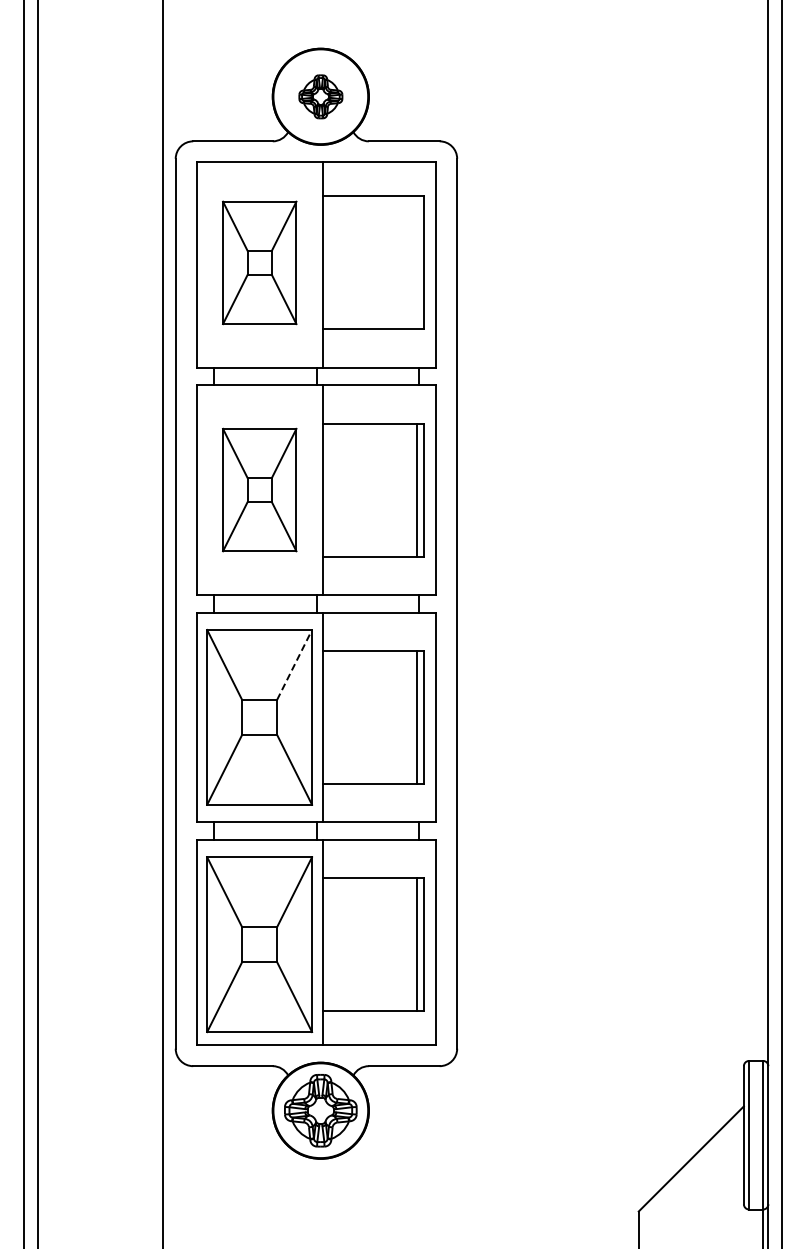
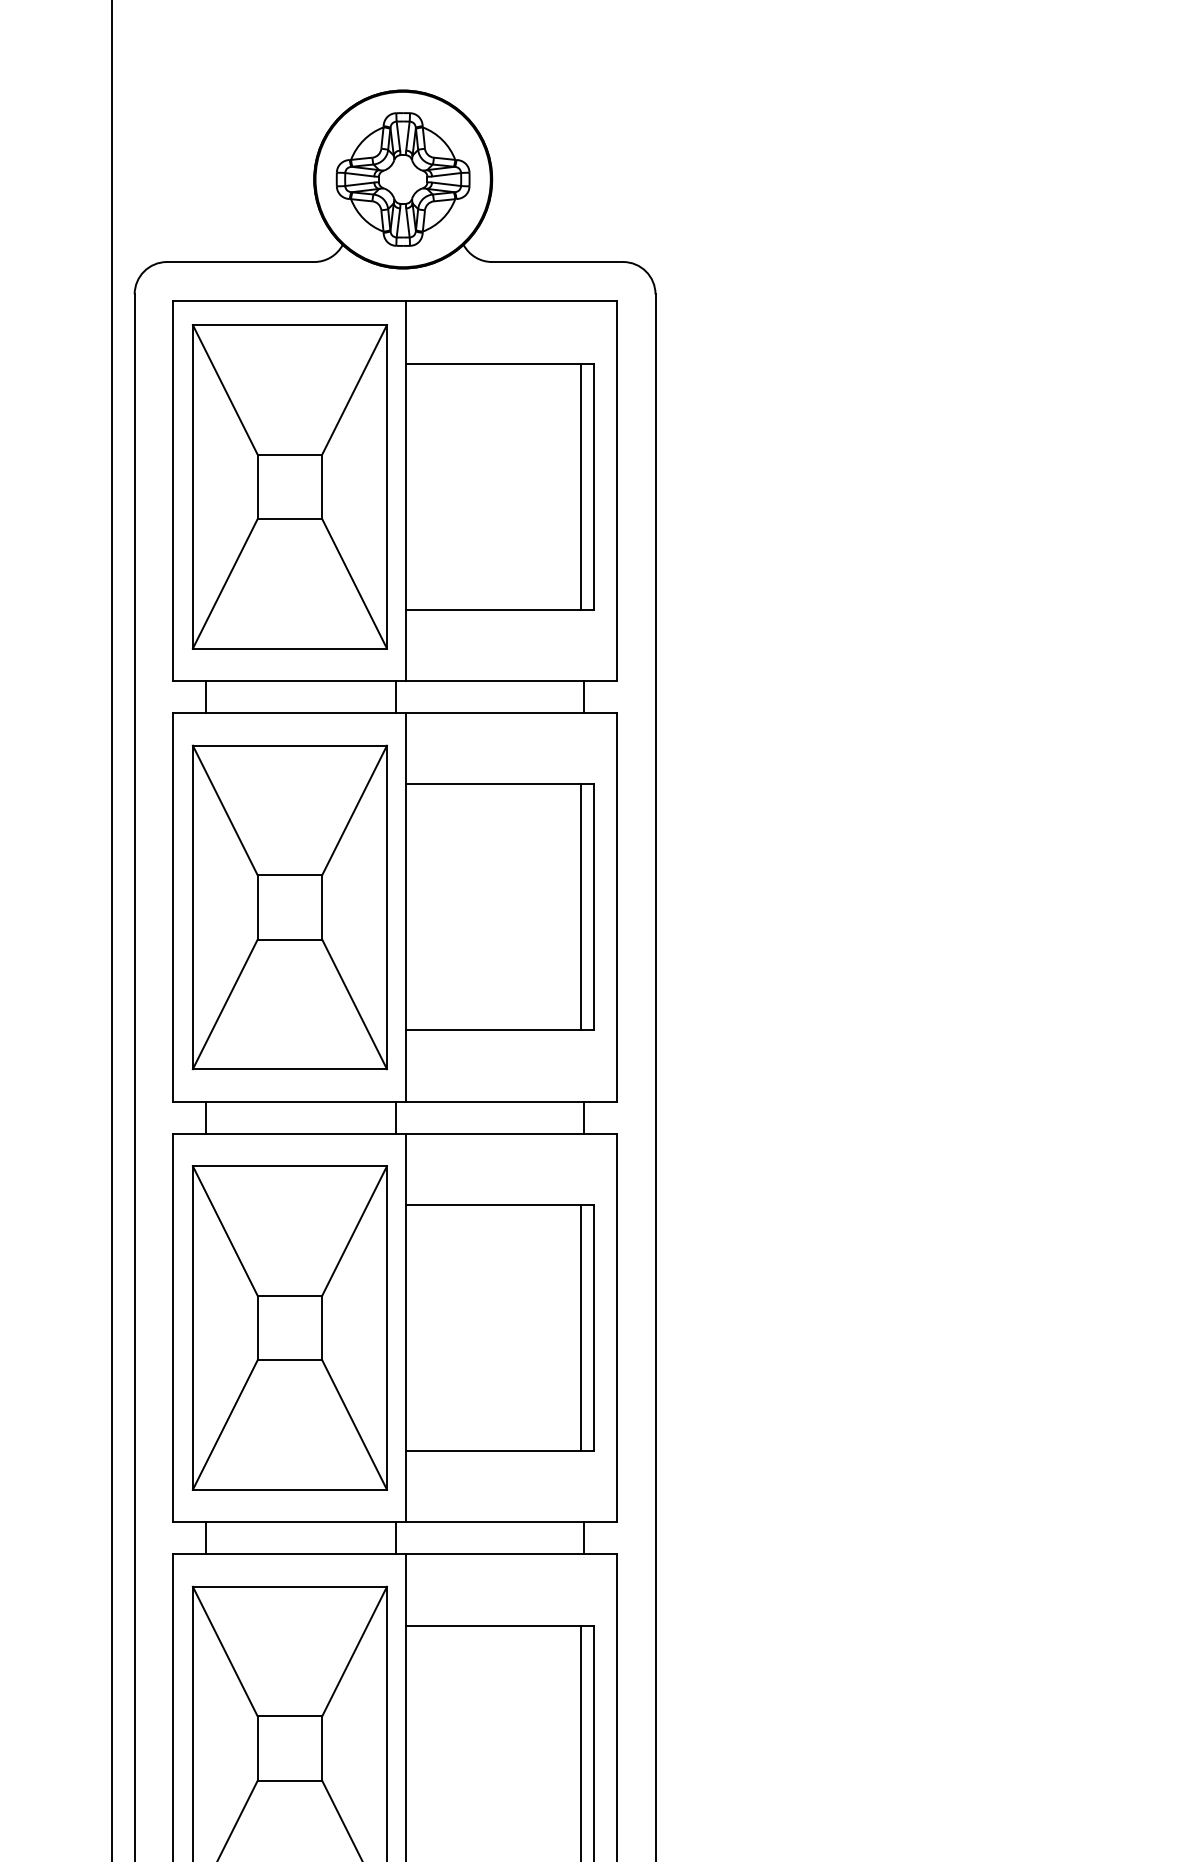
part: (320, 96) -> (402, 179), size x1.67
part: (259, 262) -> (289, 486), size x1.43
line: (417, 262) -> (582, 486), added
part: (259, 489) -> (289, 906), size x1.43
line: (294, 664) -> (354, 1230), dashed -> solid

